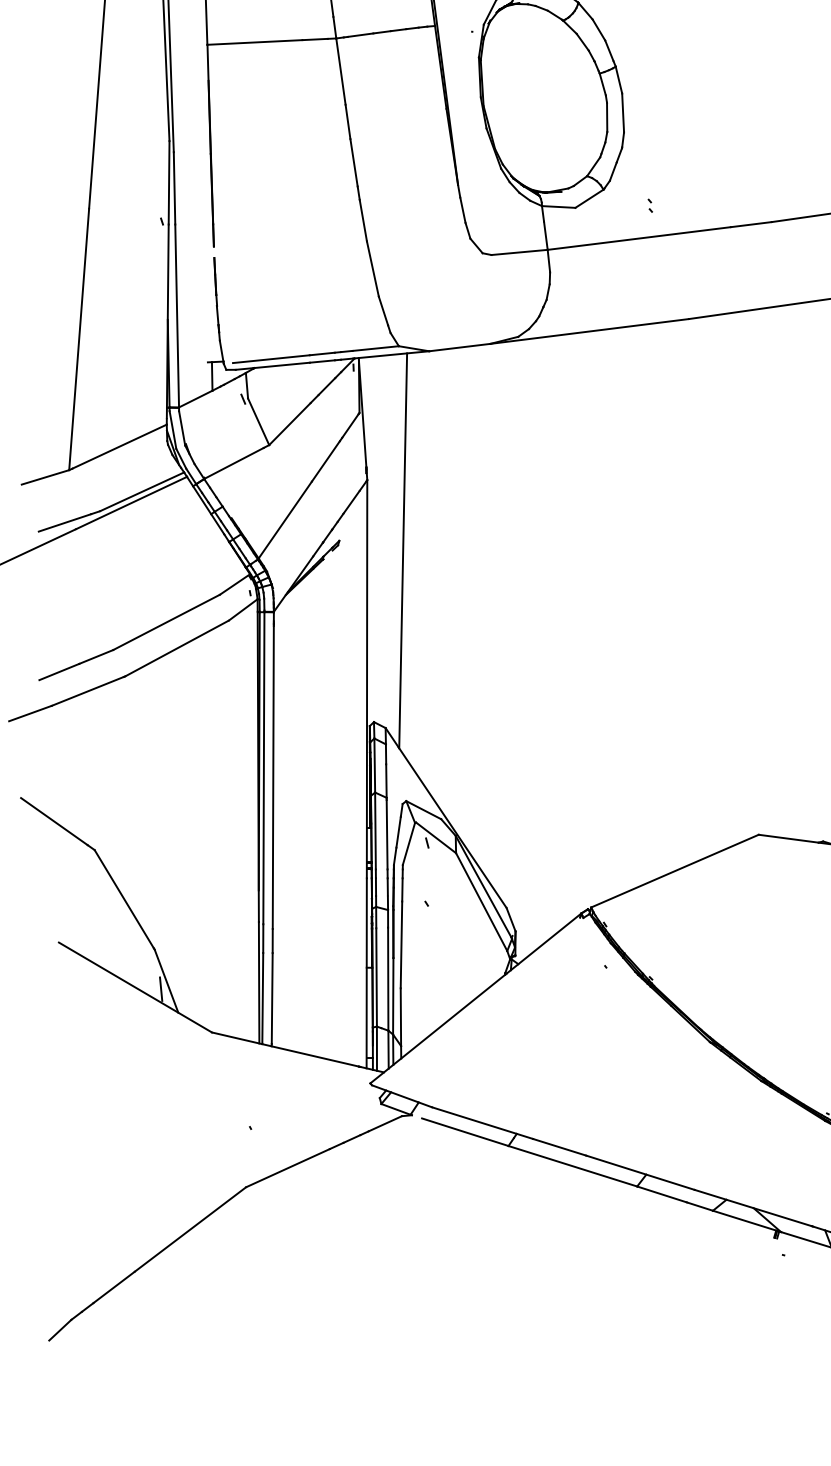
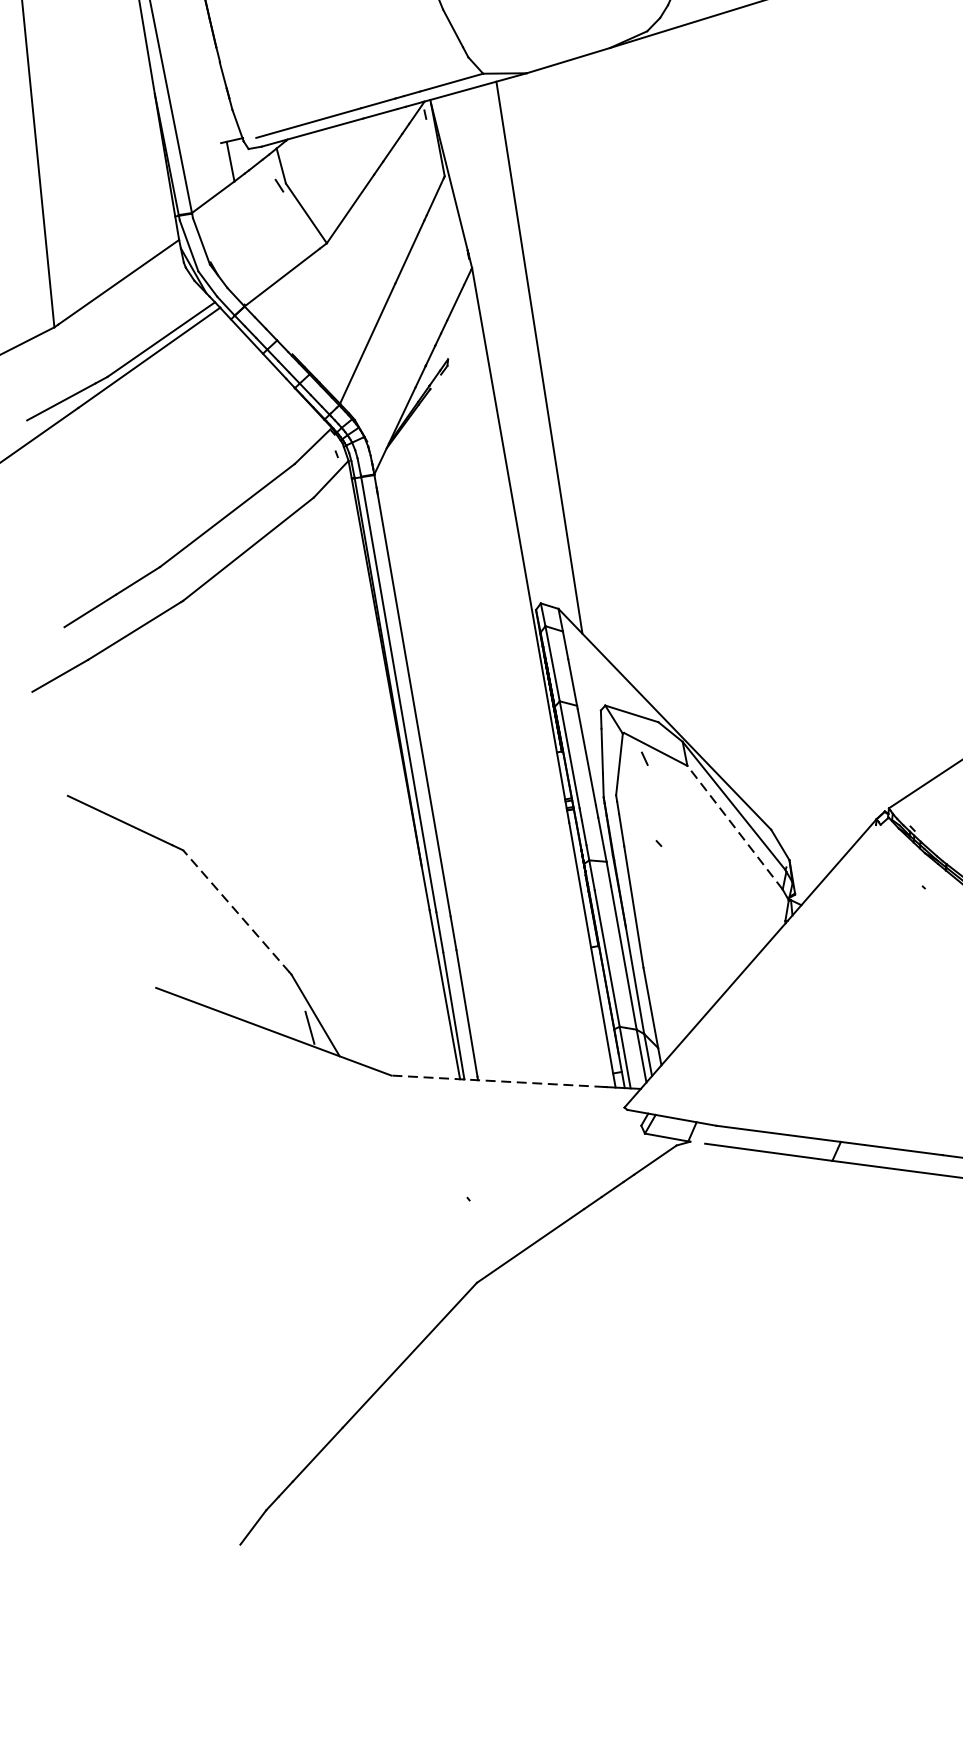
line: (123, 898) -> (235, 910), solid -> dashed
line: (481, 901) -> (734, 826), solid -> dashed
line: (284, 1049) -> (496, 1081), solid -> dashed

